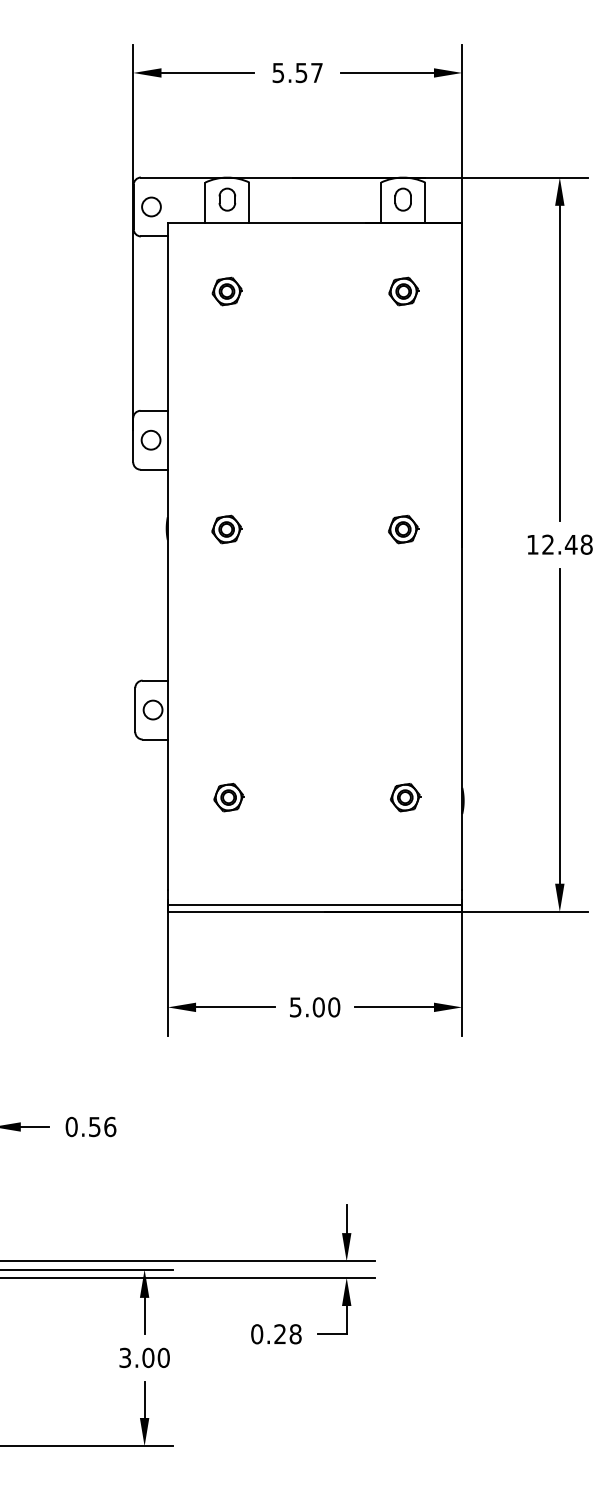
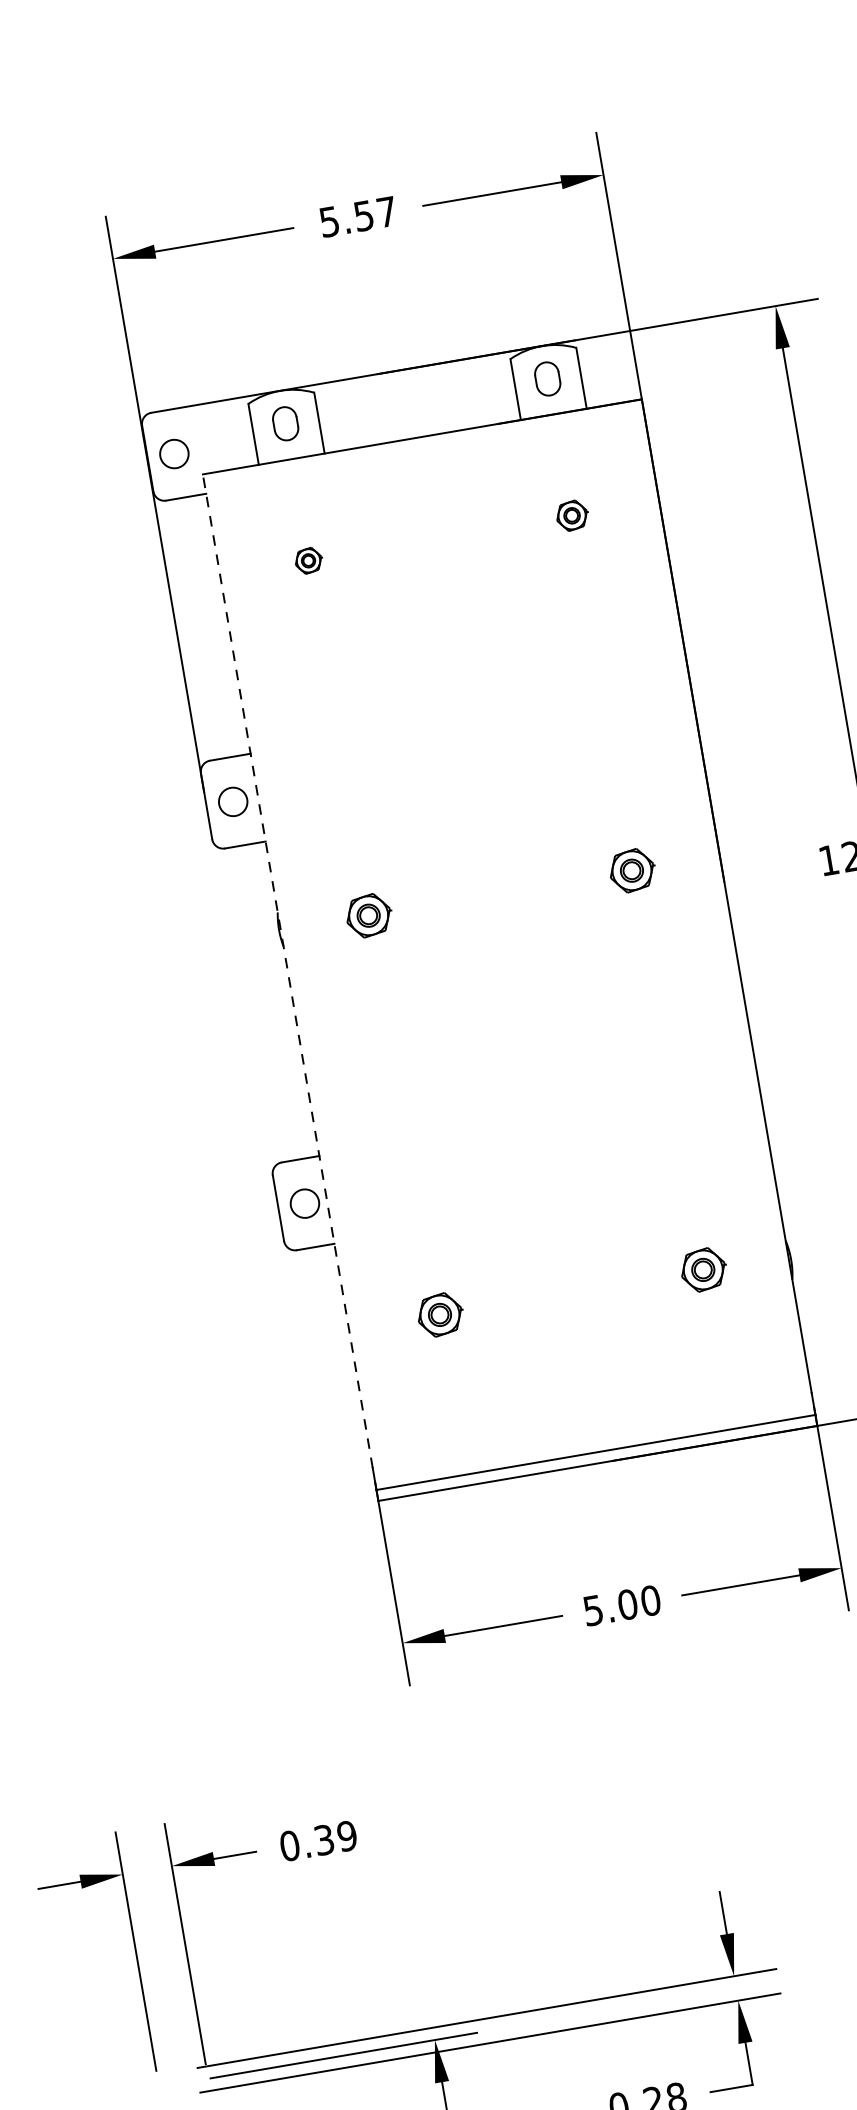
part: (226, 291) -> (307, 560), size x0.6
part: (403, 291) -> (571, 515), size x0.7
line: (167, 556) -> (287, 971), solid -> dashed
text: (102, 1126) -> (335, 1837), 0.56 -> 0.39

